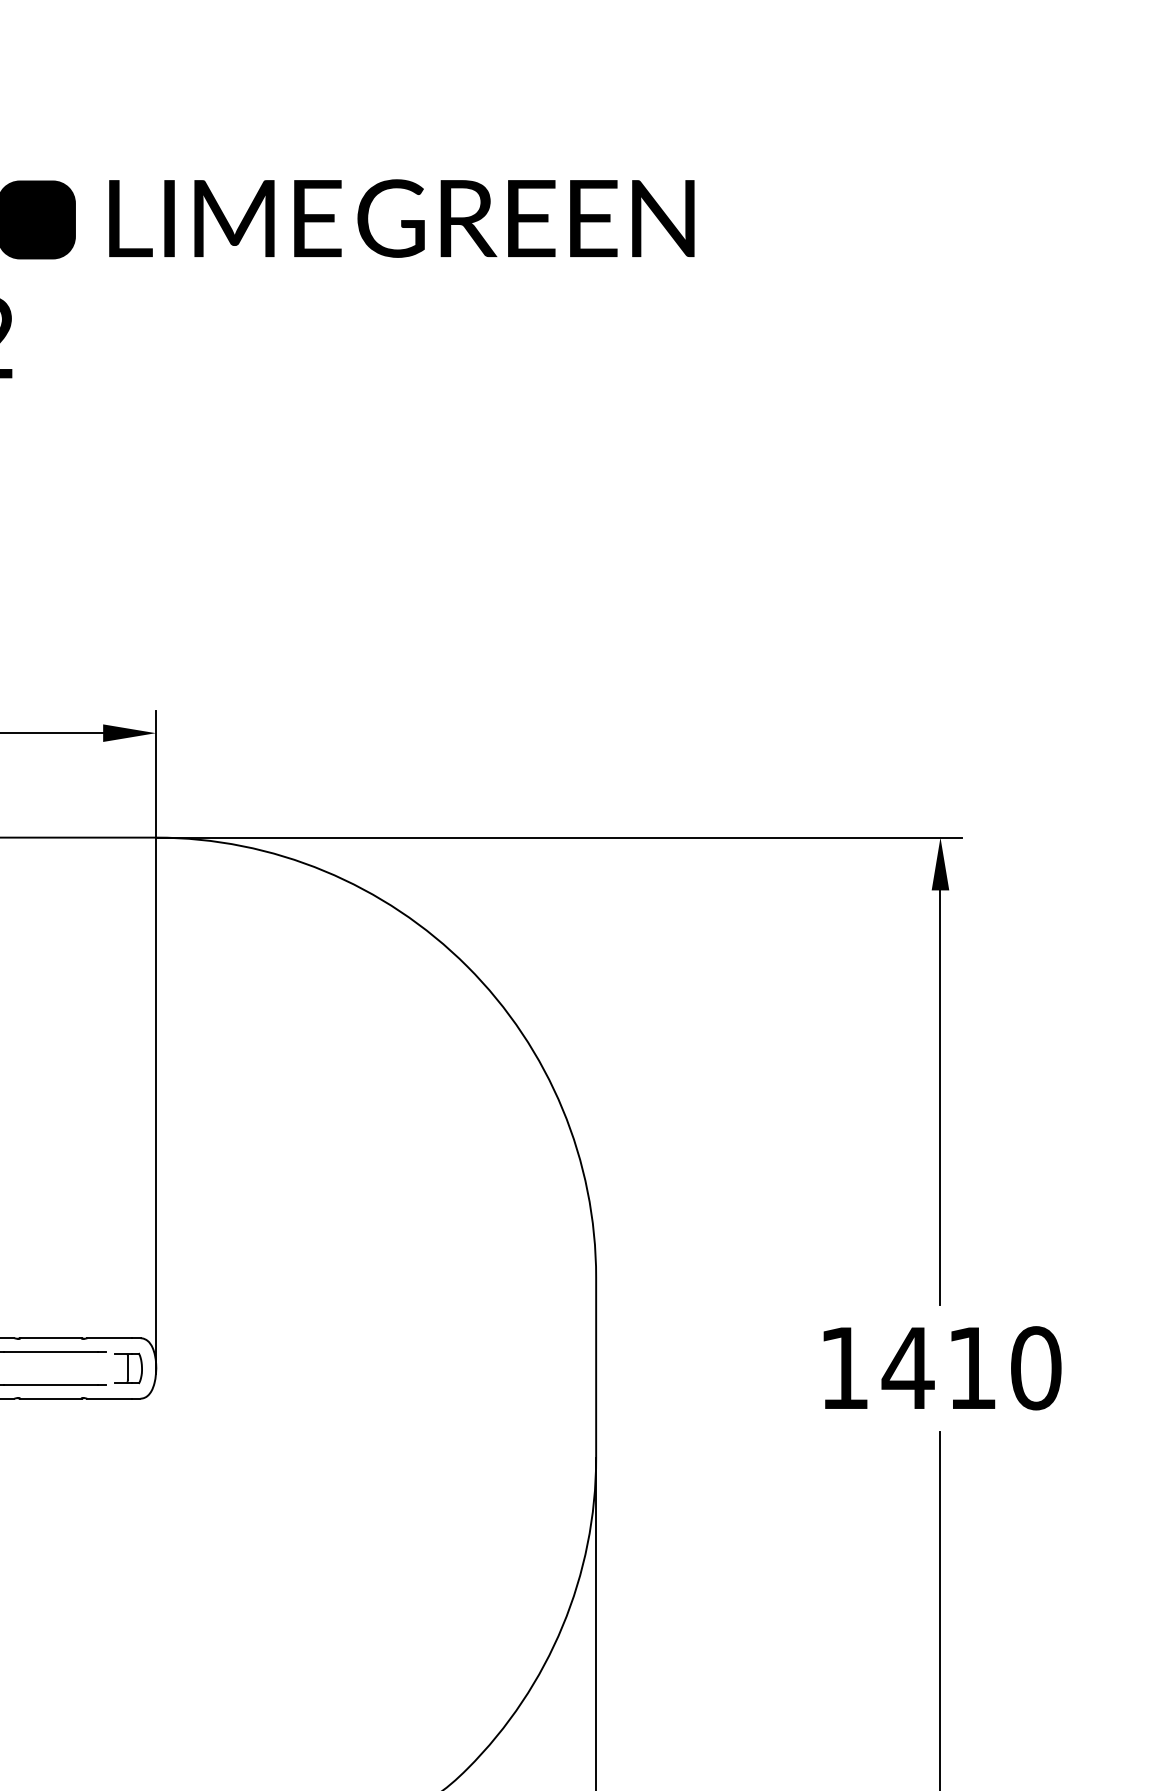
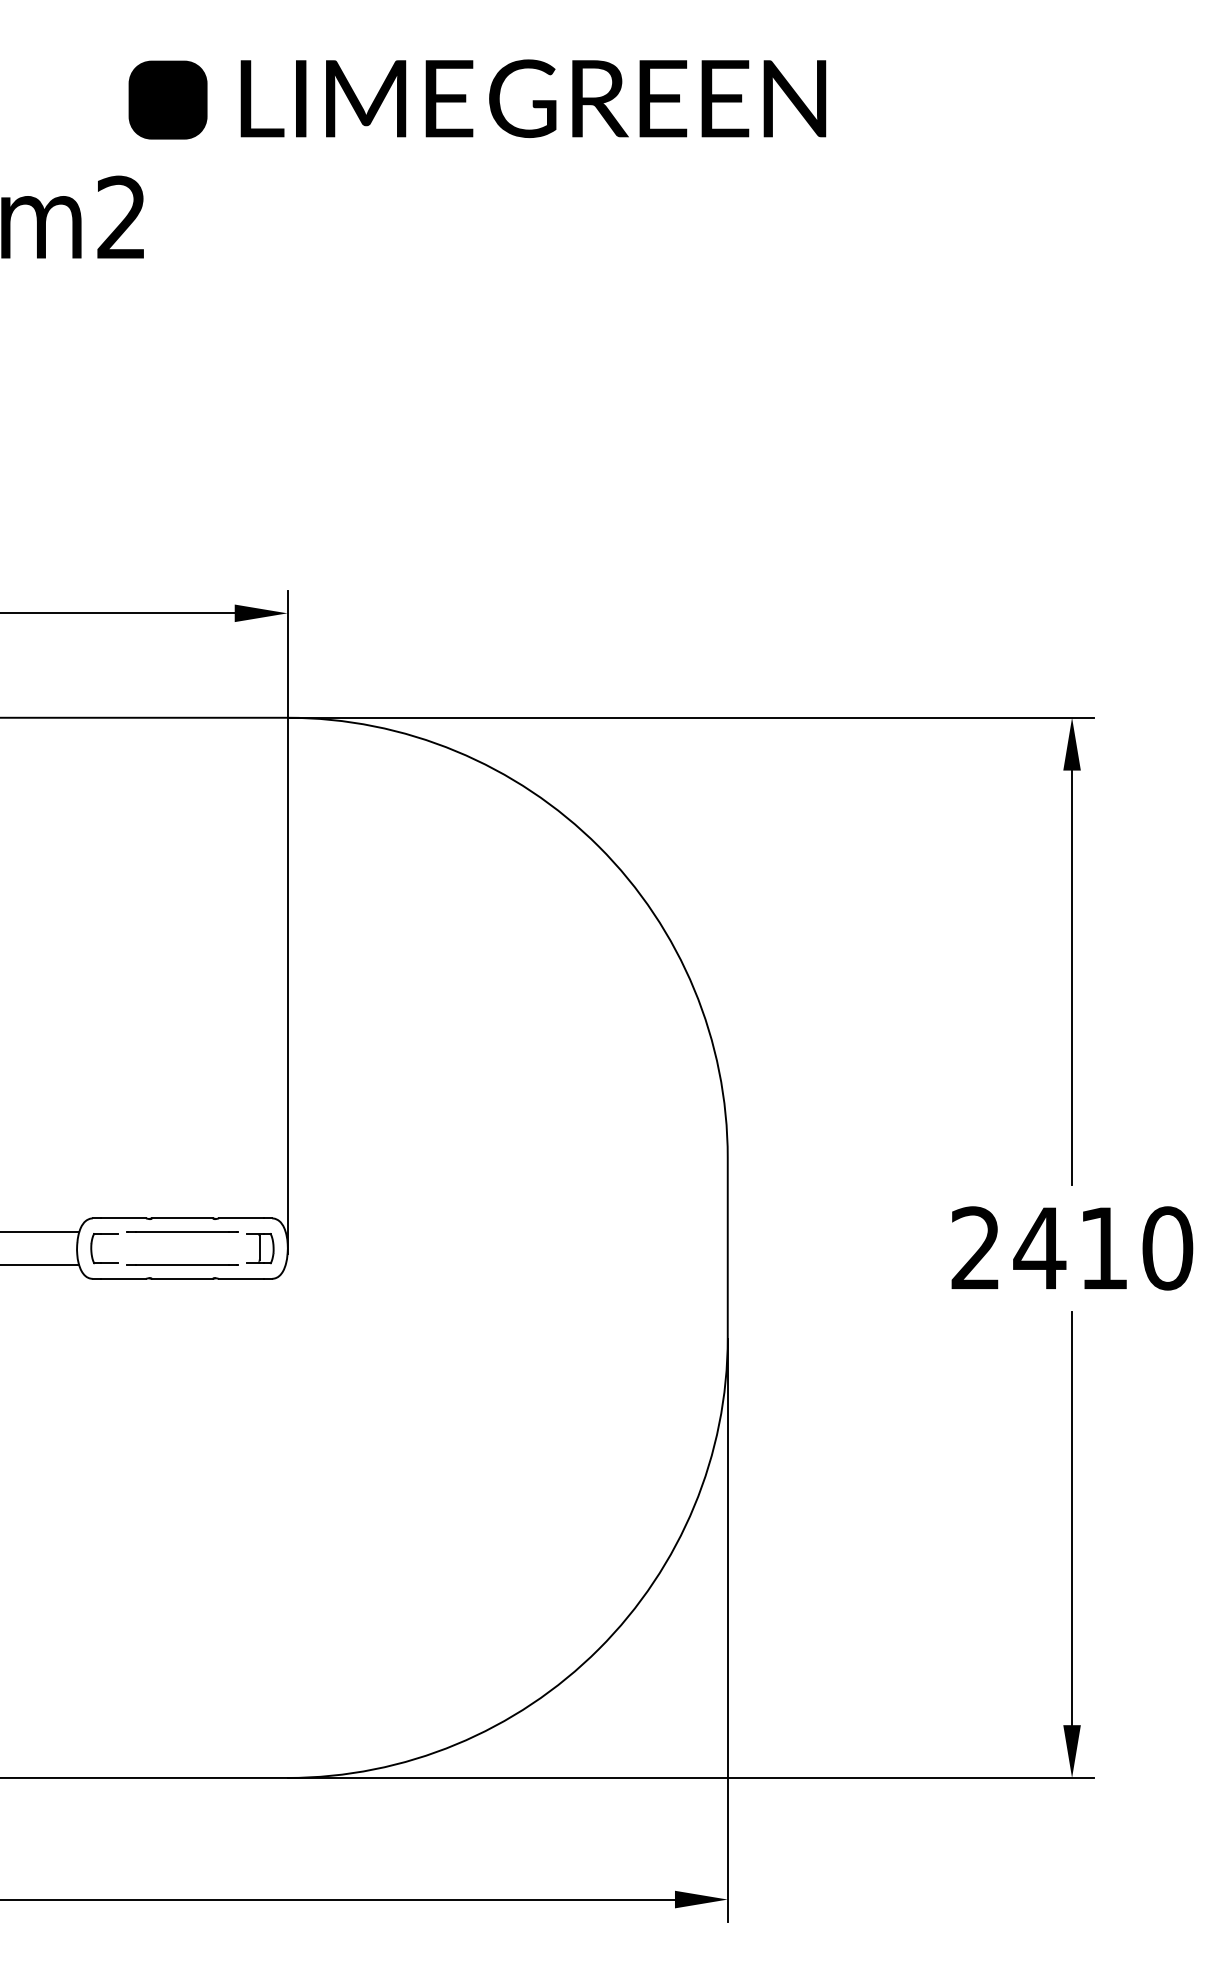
text: (842, 1367) -> (974, 1247), 1410 -> 2410

